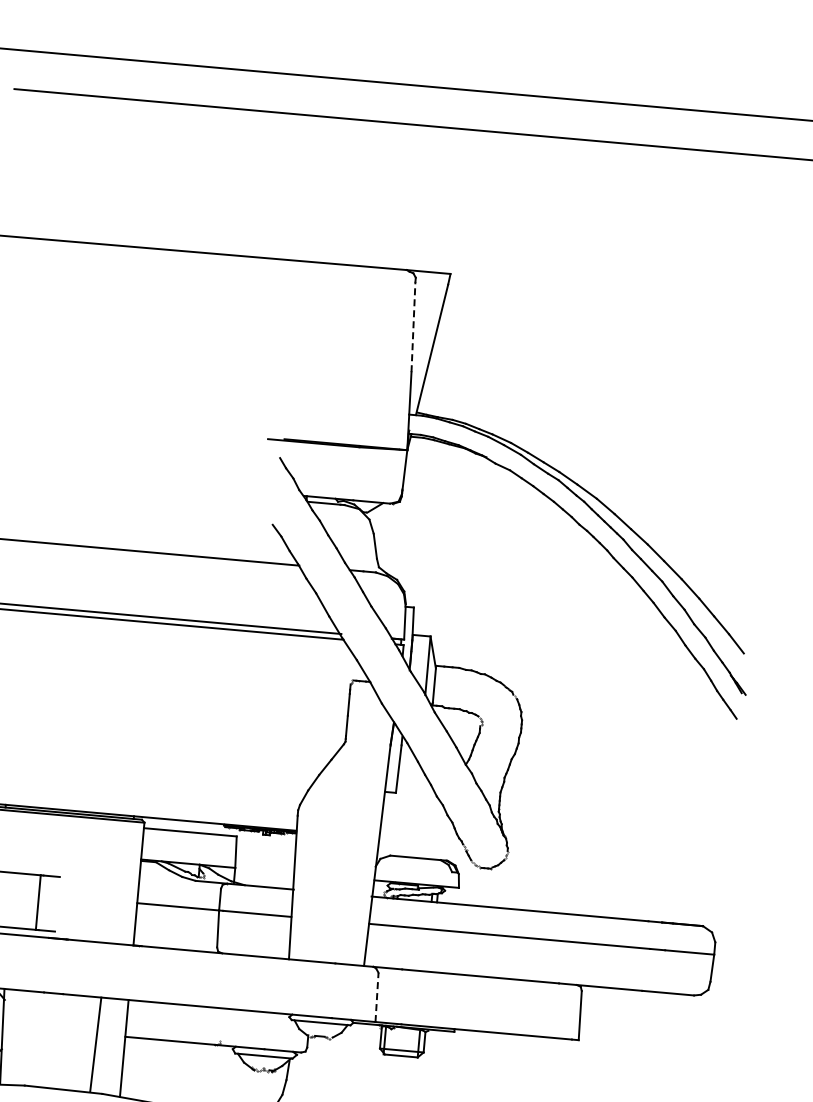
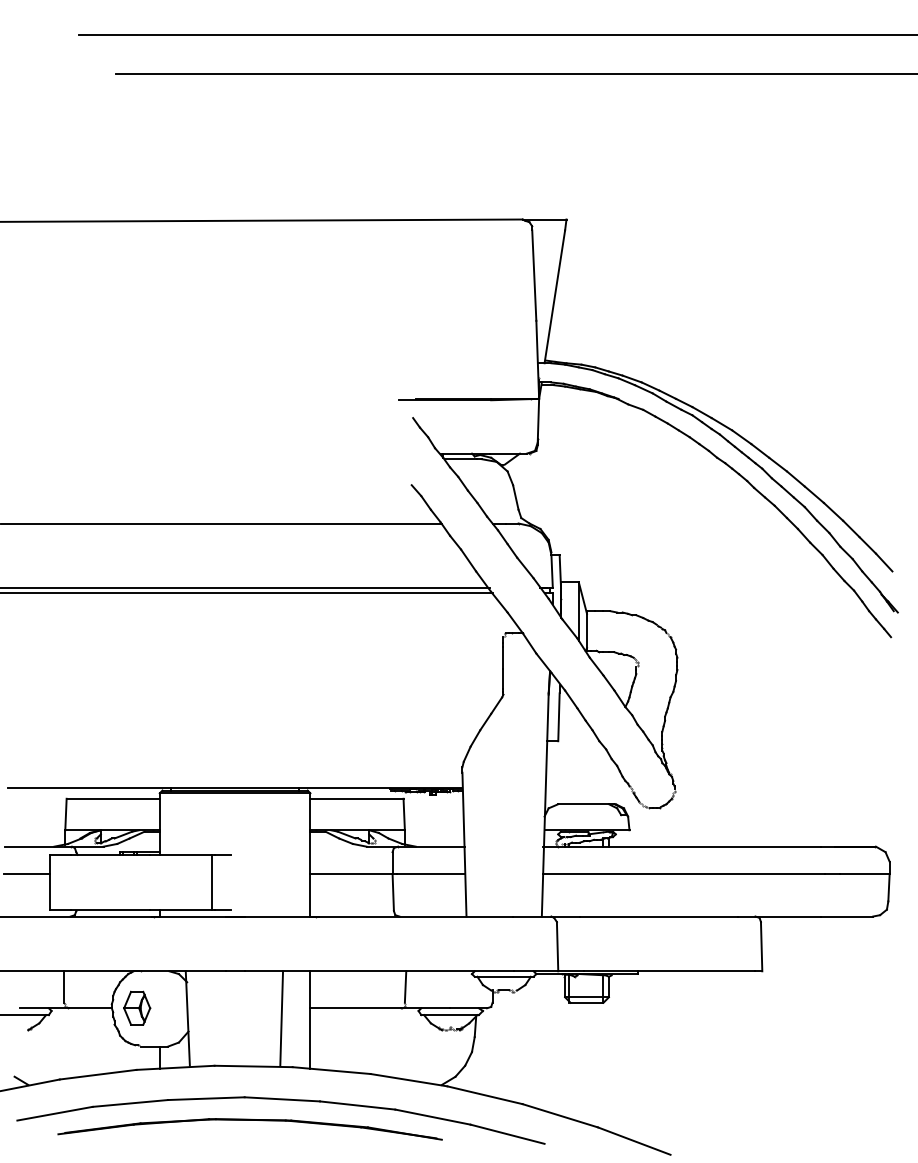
line: (413, 326) -> (534, 275), dashed -> solid
line: (376, 997) -> (557, 946), dashed -> solid
line: (221, 1023) -> (405, 986), added

